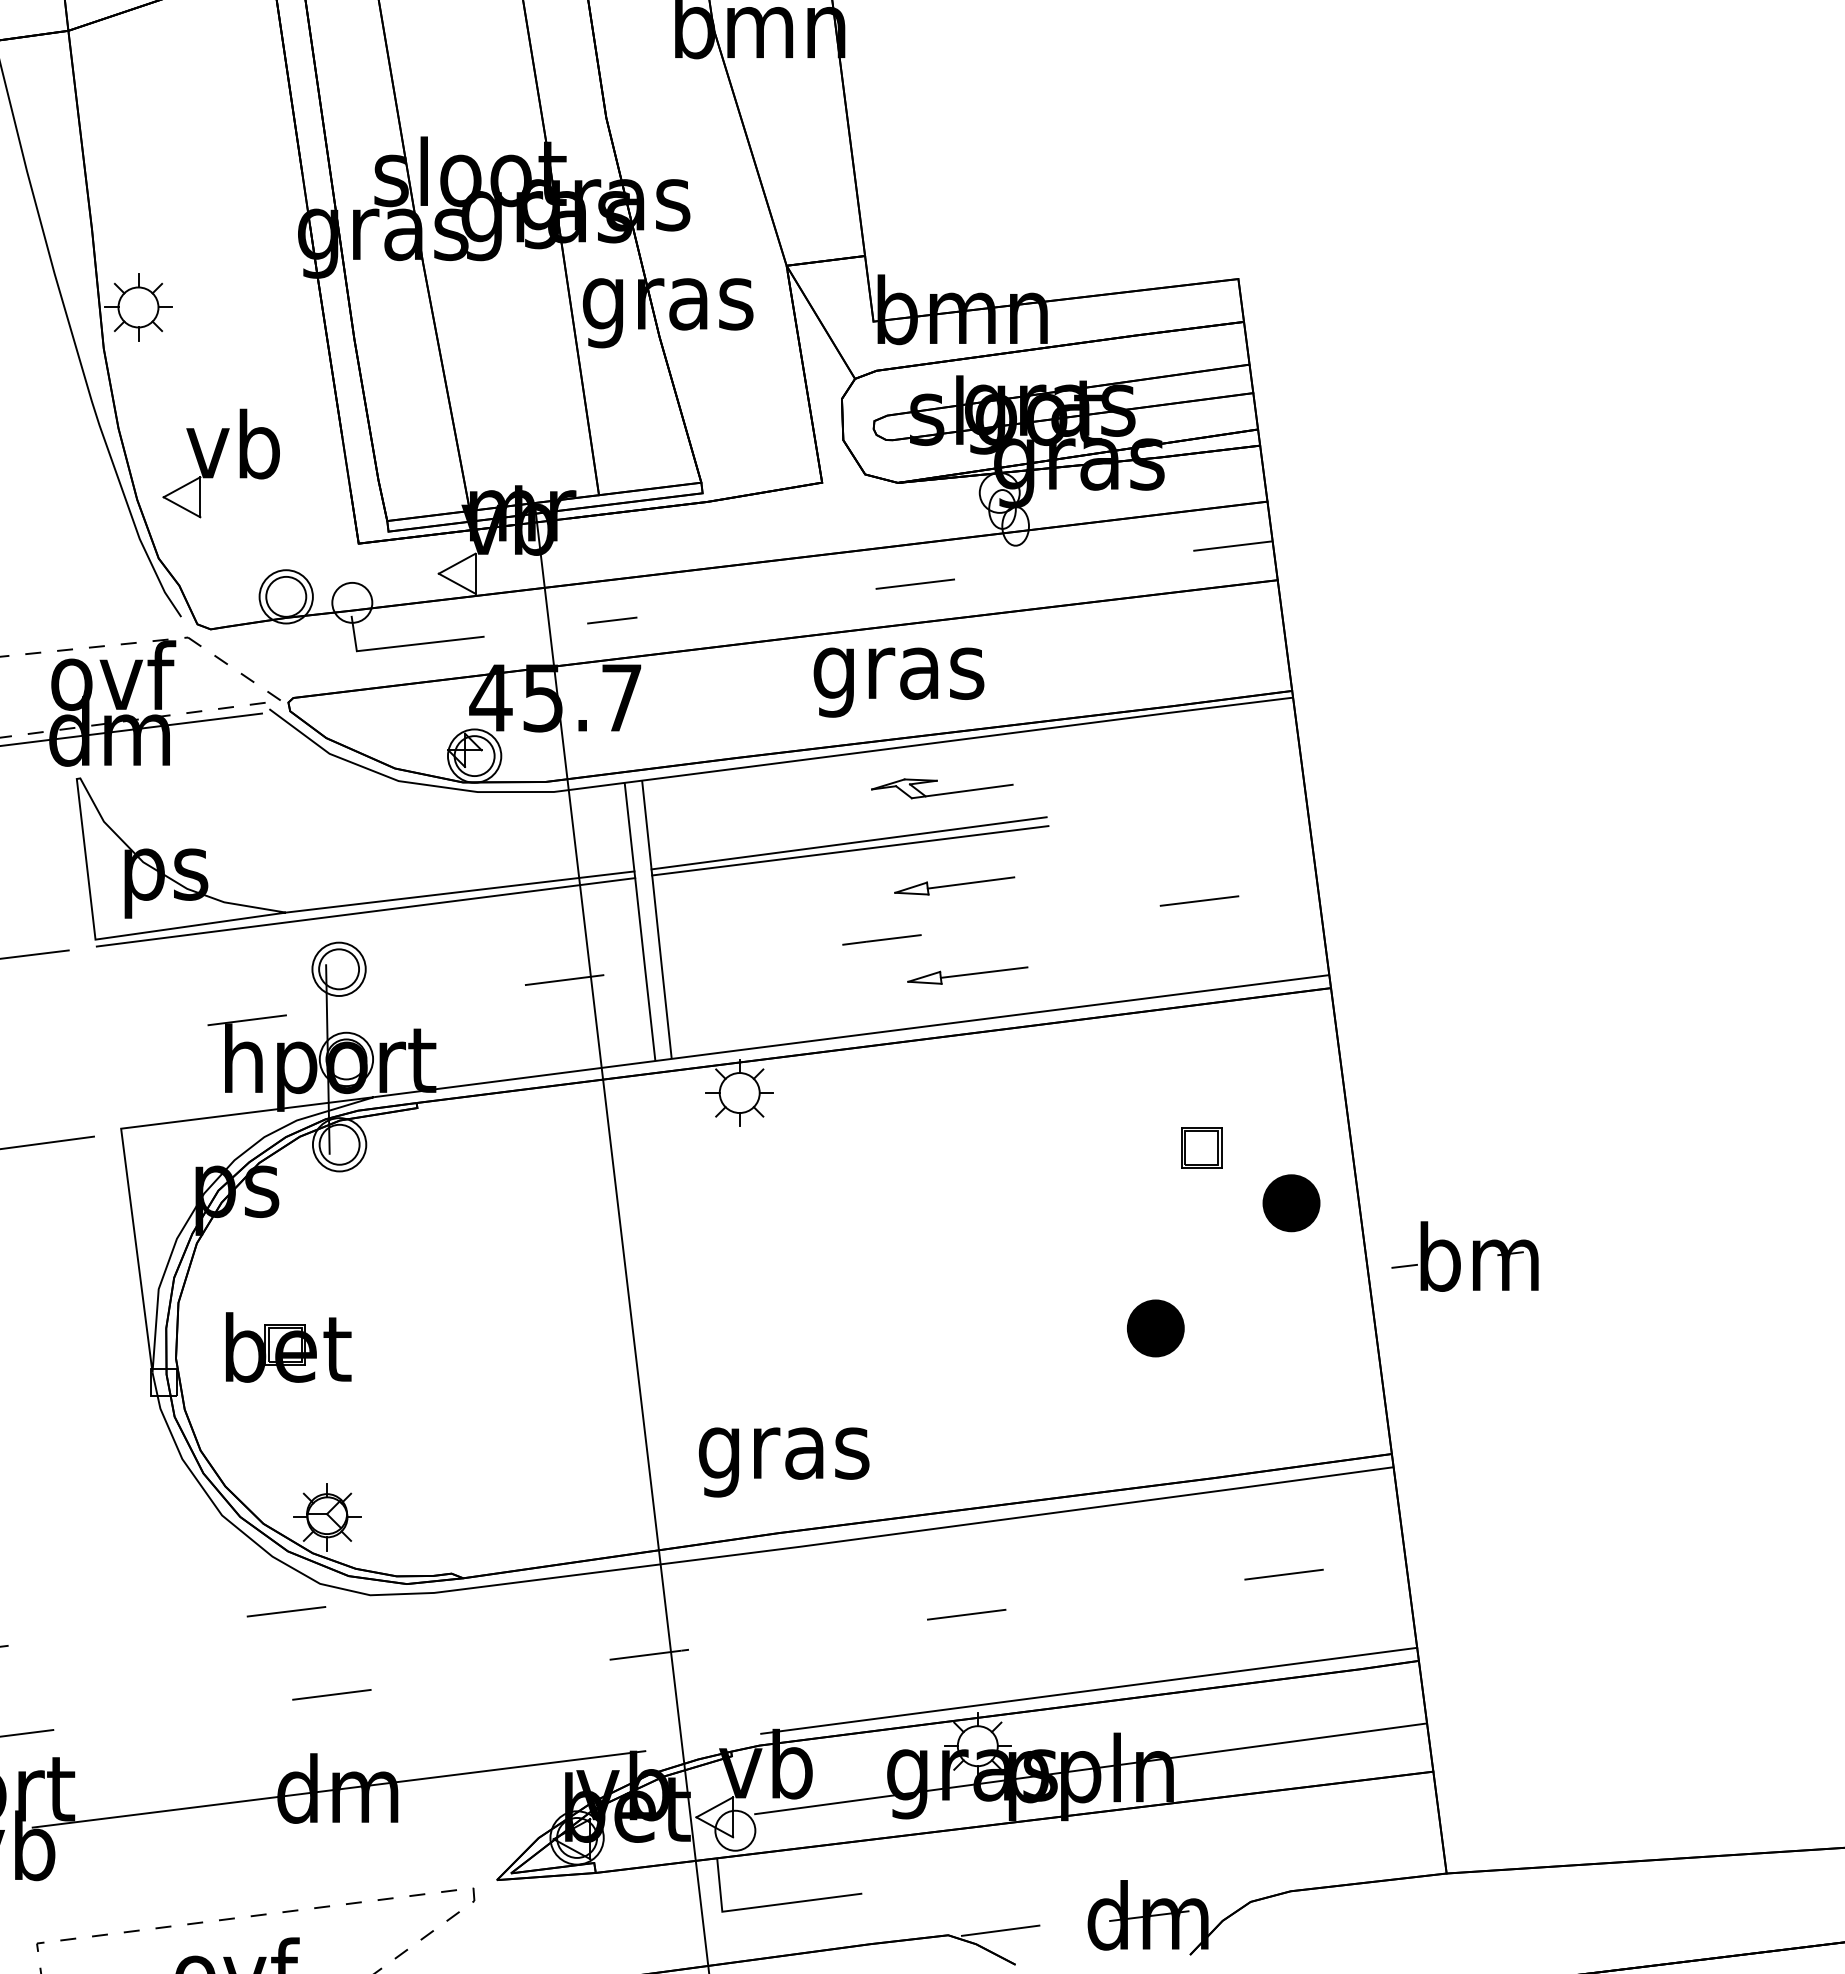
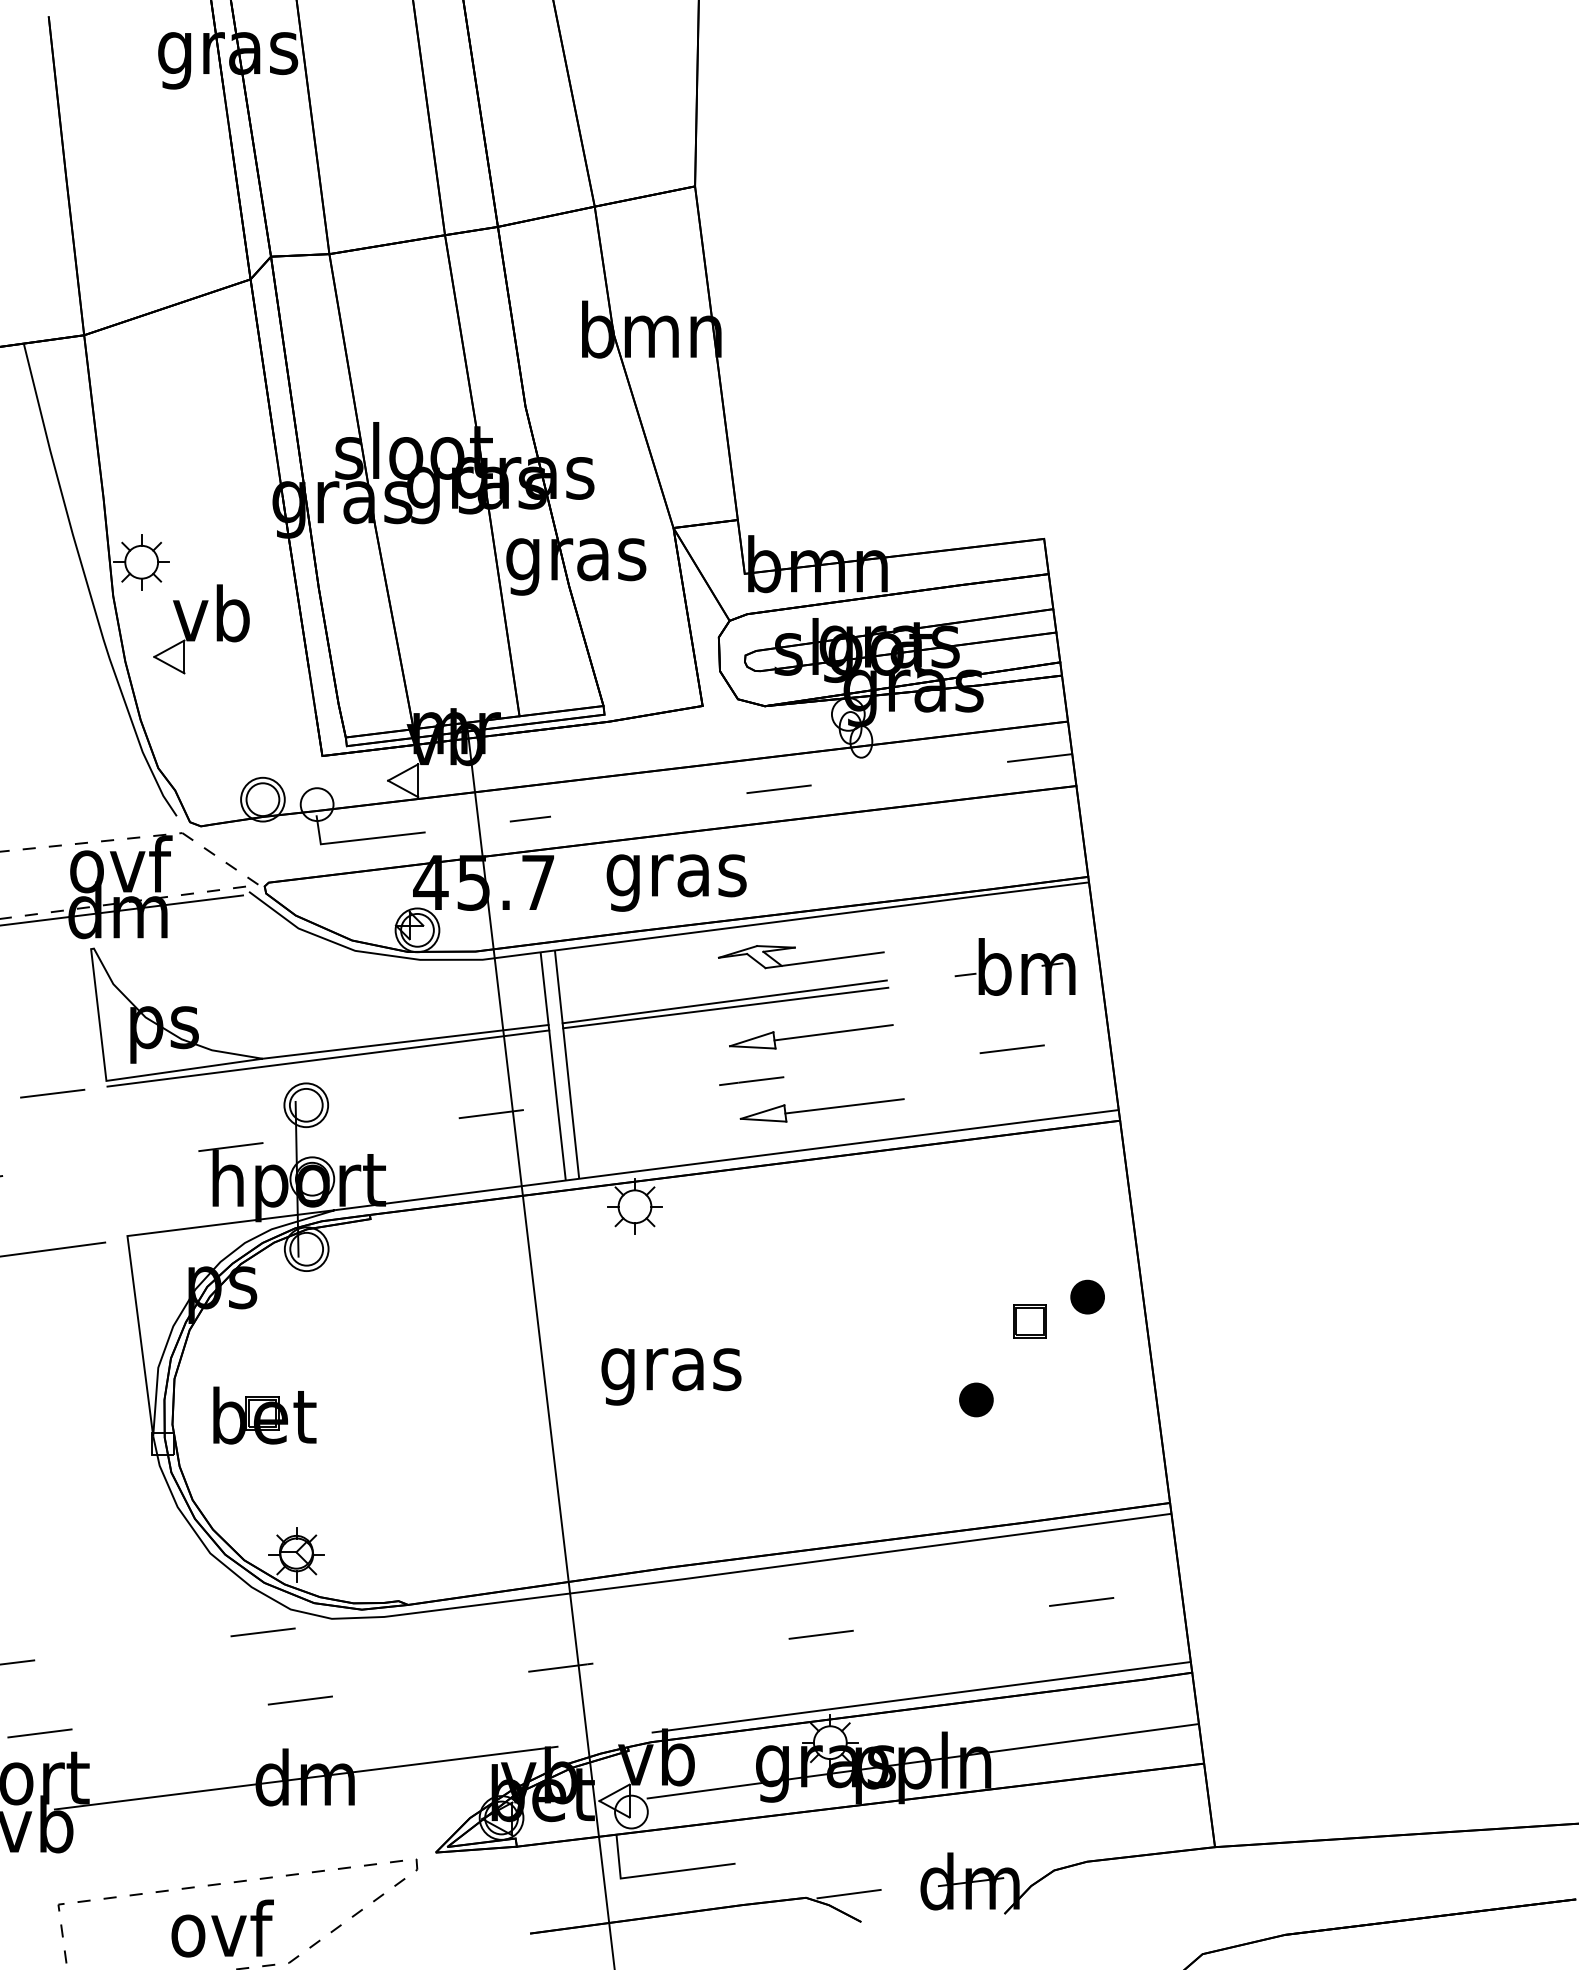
part: (221, 463) -> (201, 629), moved
text: (898, 681) -> (676, 882), moved
part: (941, 789) -> (800, 957), size x1.43
part: (954, 885) -> (811, 1036), size x1.67
part: (967, 975) -> (821, 1110), size x1.67
part: (1201, 1147) -> (1029, 1321), moved
part: (1291, 1202) -> (1087, 1296), size x0.71
part: (1464, 1256) -> (1014, 966), moved
part: (1155, 1327) -> (976, 1399), size x0.71
text: (784, 1461) -> (671, 1376), moved

